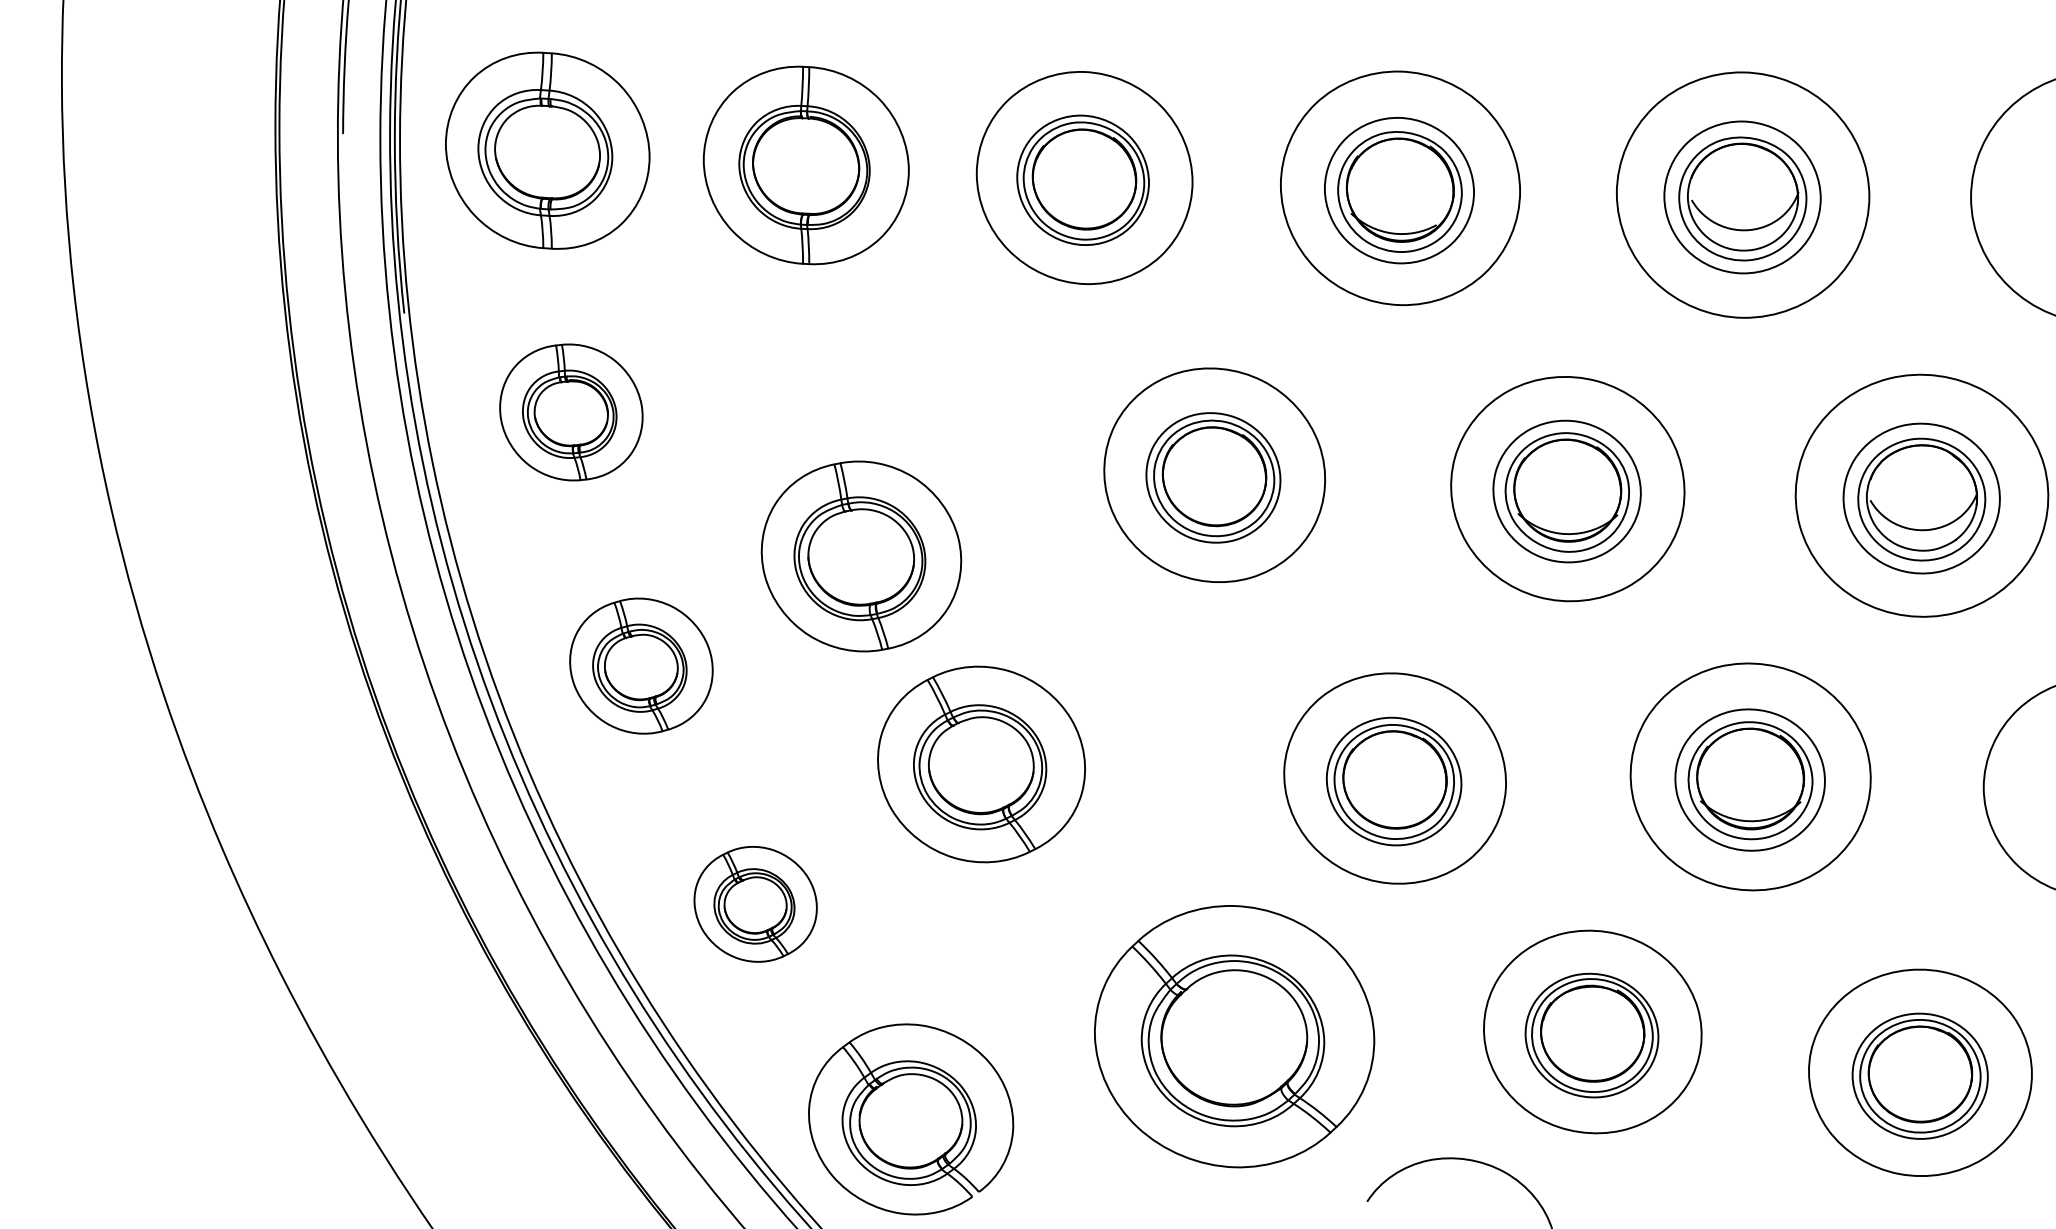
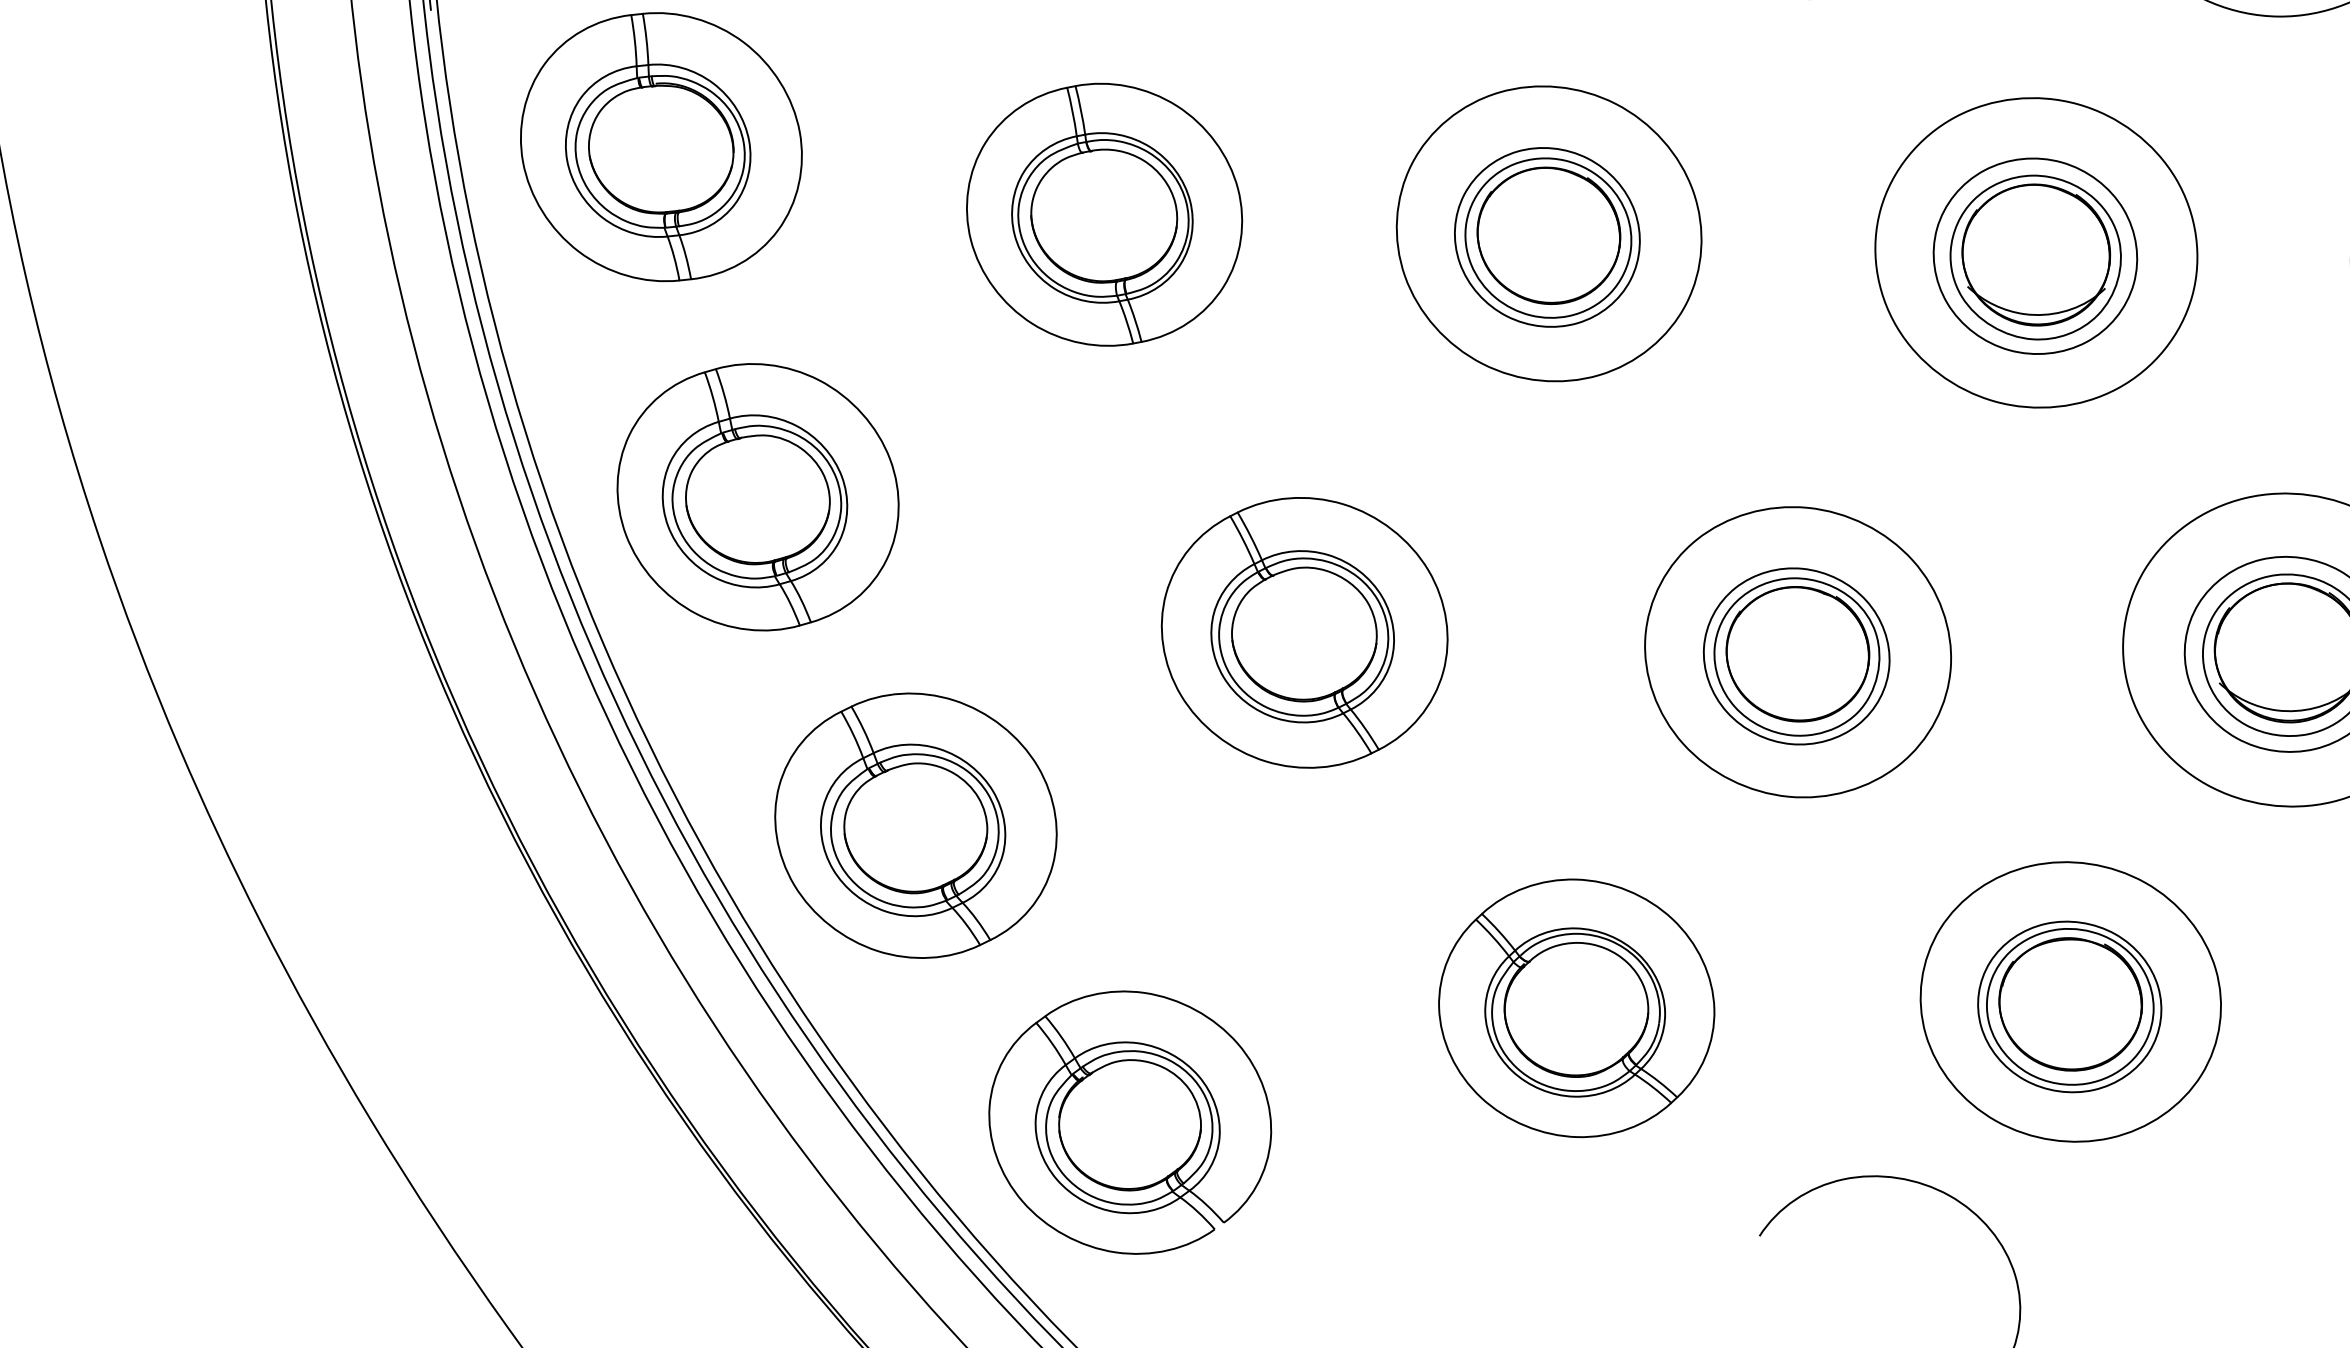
part: (571, 412) -> (661, 147), size x1.43
part: (861, 556) -> (1104, 214), moved
part: (641, 665) -> (758, 496), size x1.43
part: (981, 764) -> (1304, 632), moved
part: (755, 904) -> (915, 826), size x1.67
part: (1234, 1036) -> (1576, 1008), size x0.71

